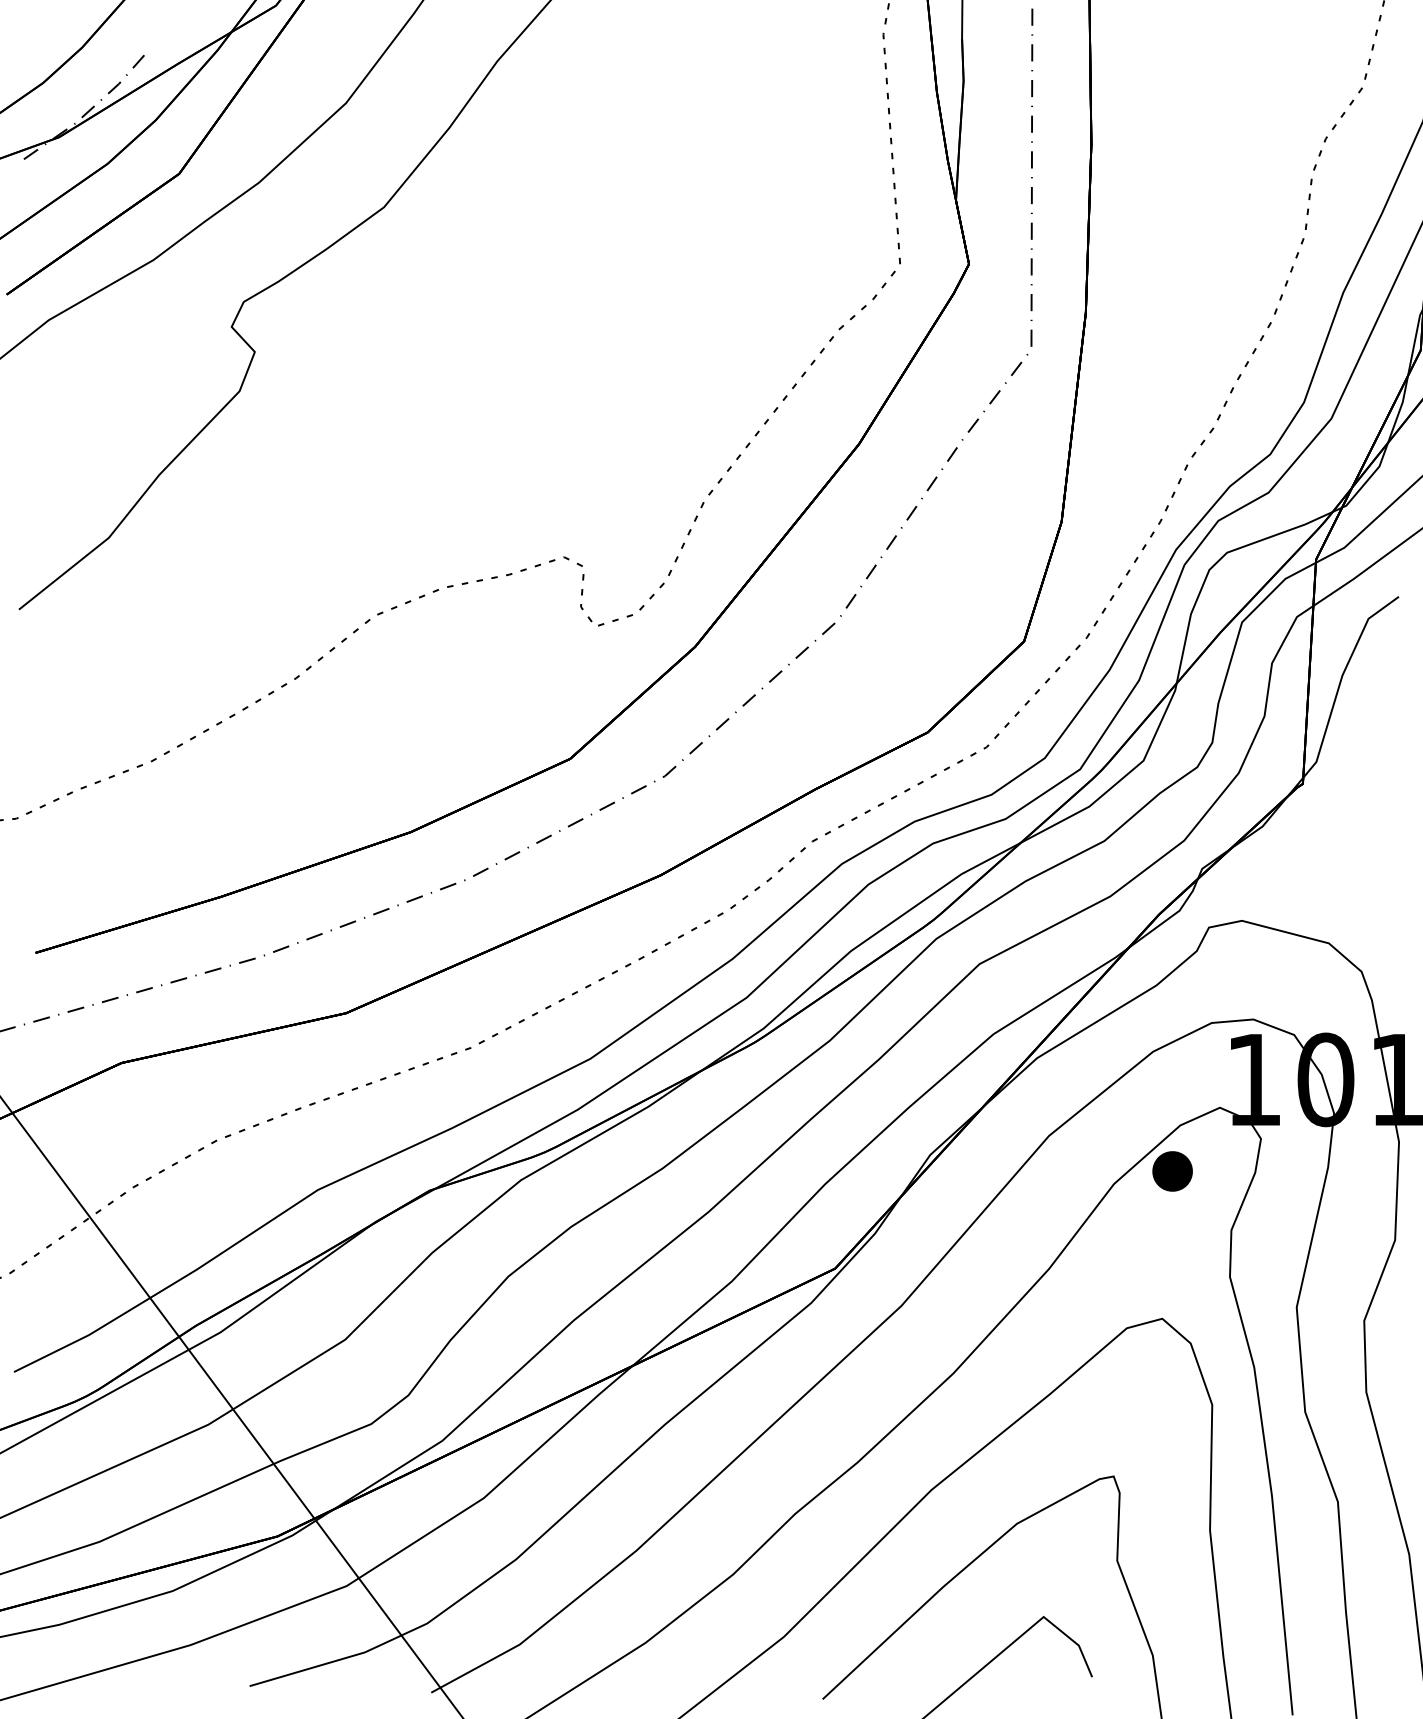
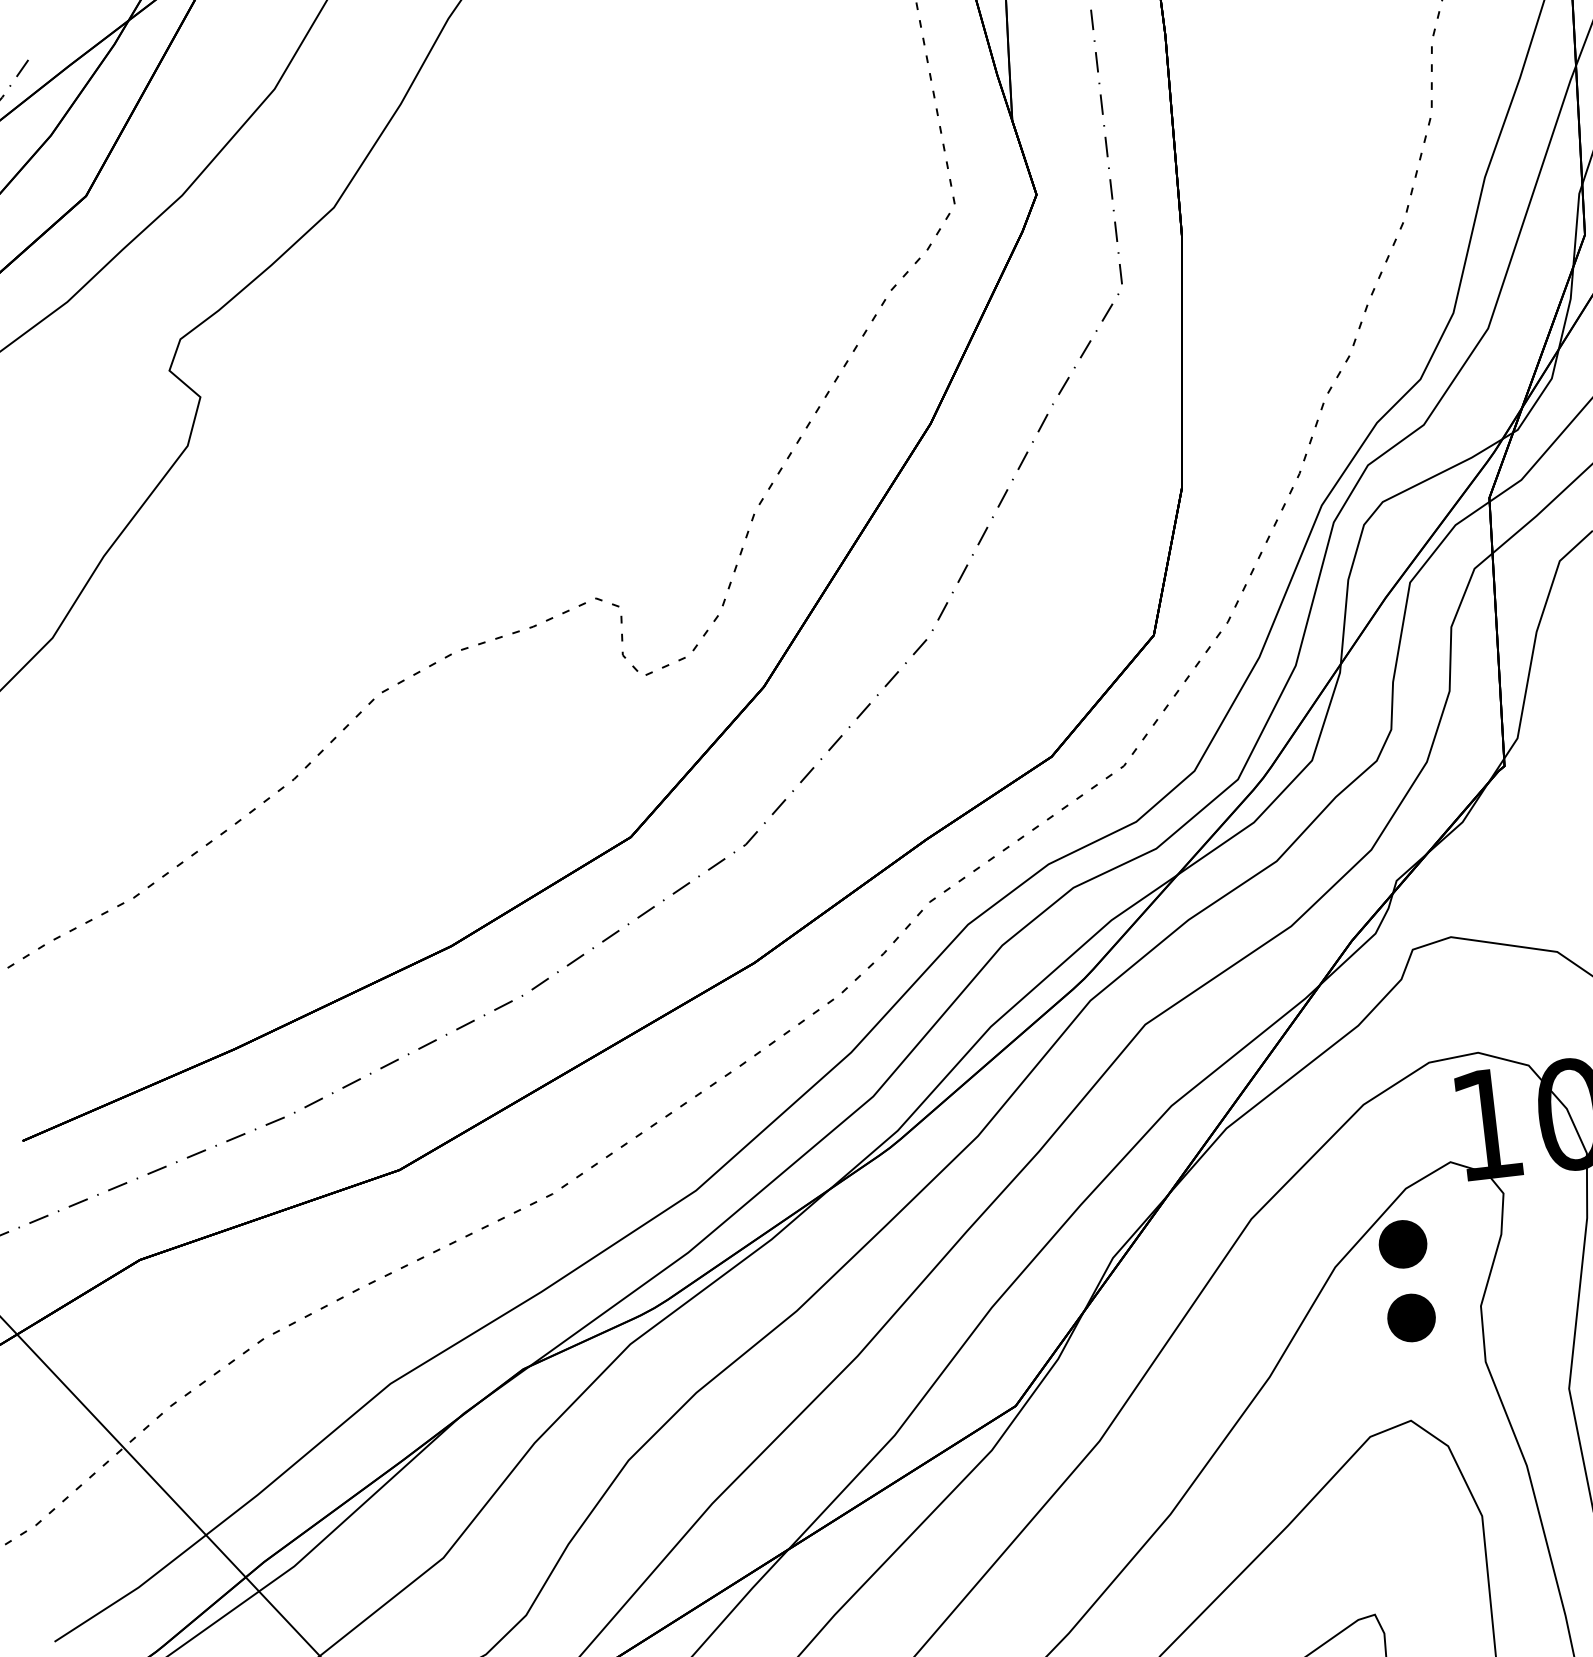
part: (1172, 1233) -> (1411, 1318), added

